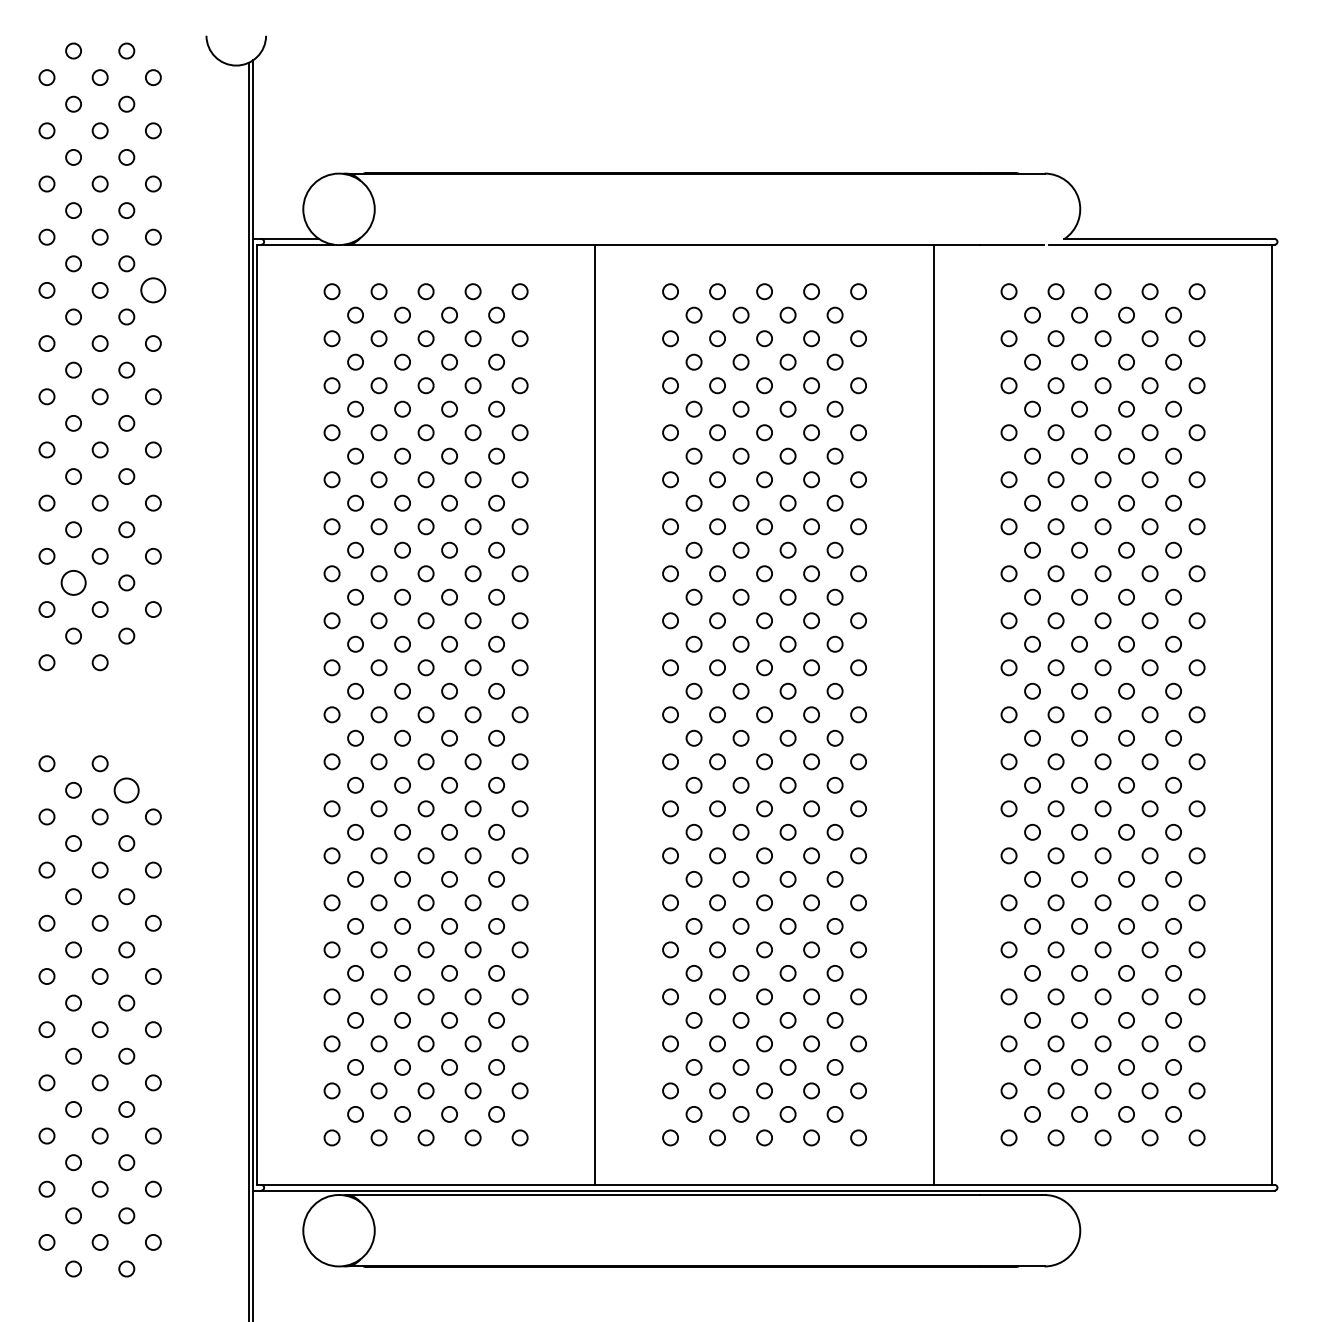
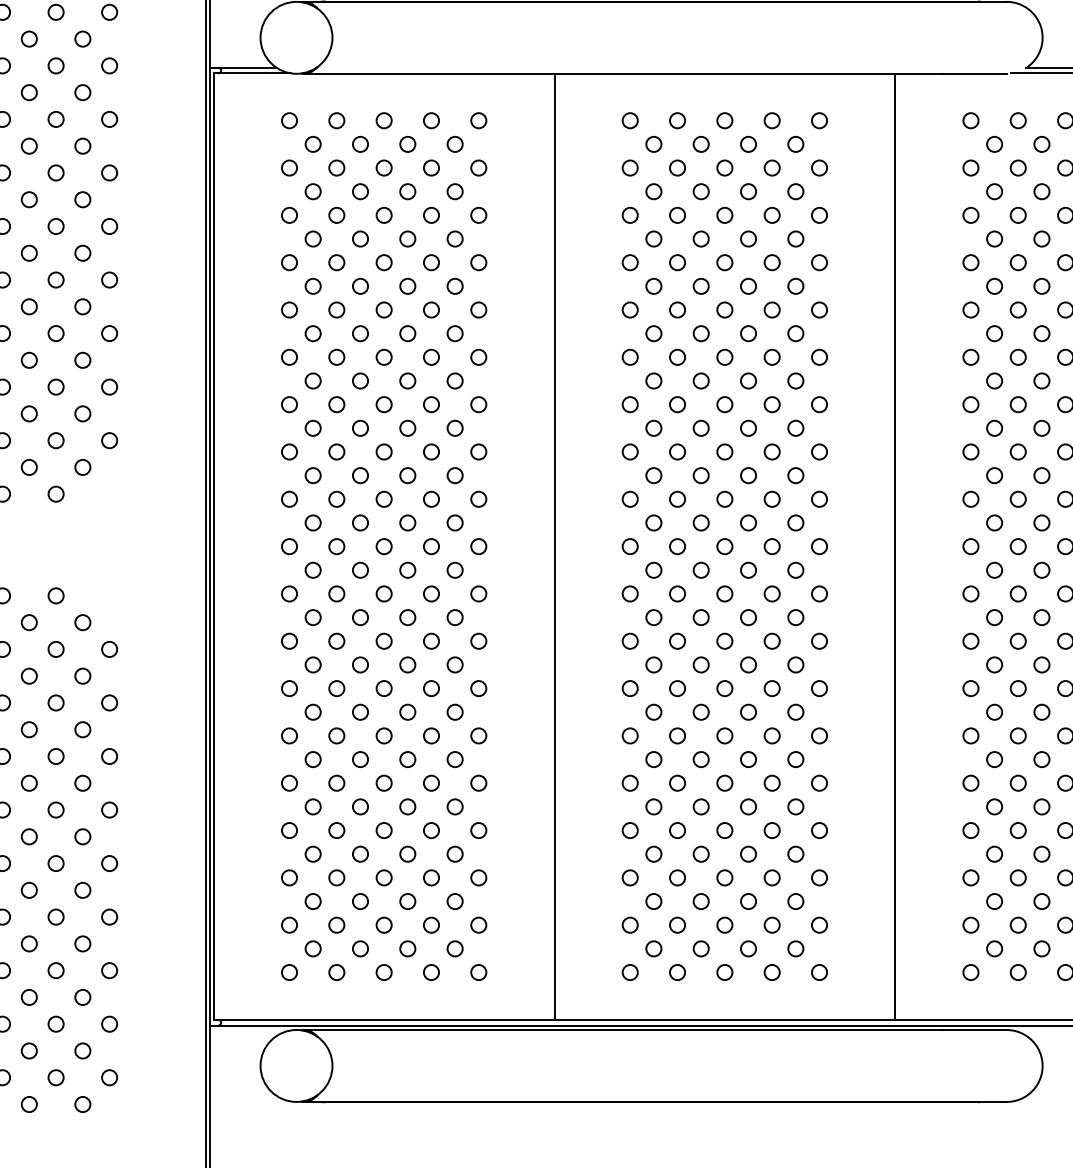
circle: (153, 290) -> (109, 119), size x0.62
circle: (73, 582) -> (29, 413), size x0.62
circle: (126, 789) -> (82, 621), size x0.62

